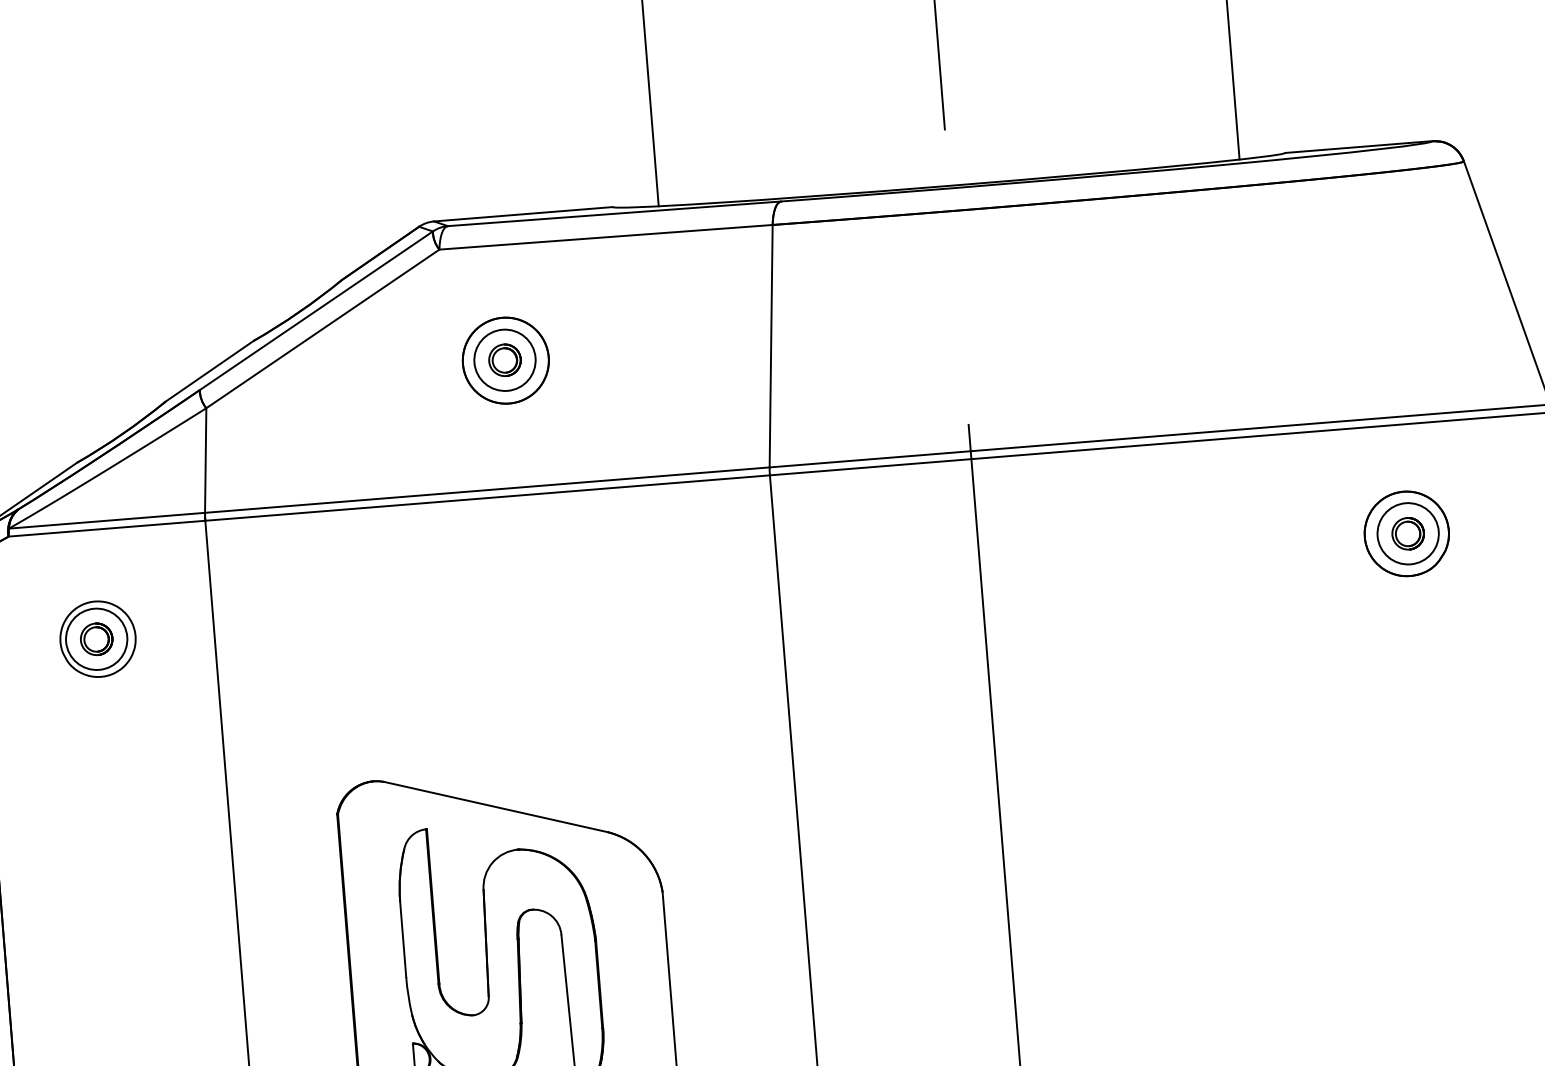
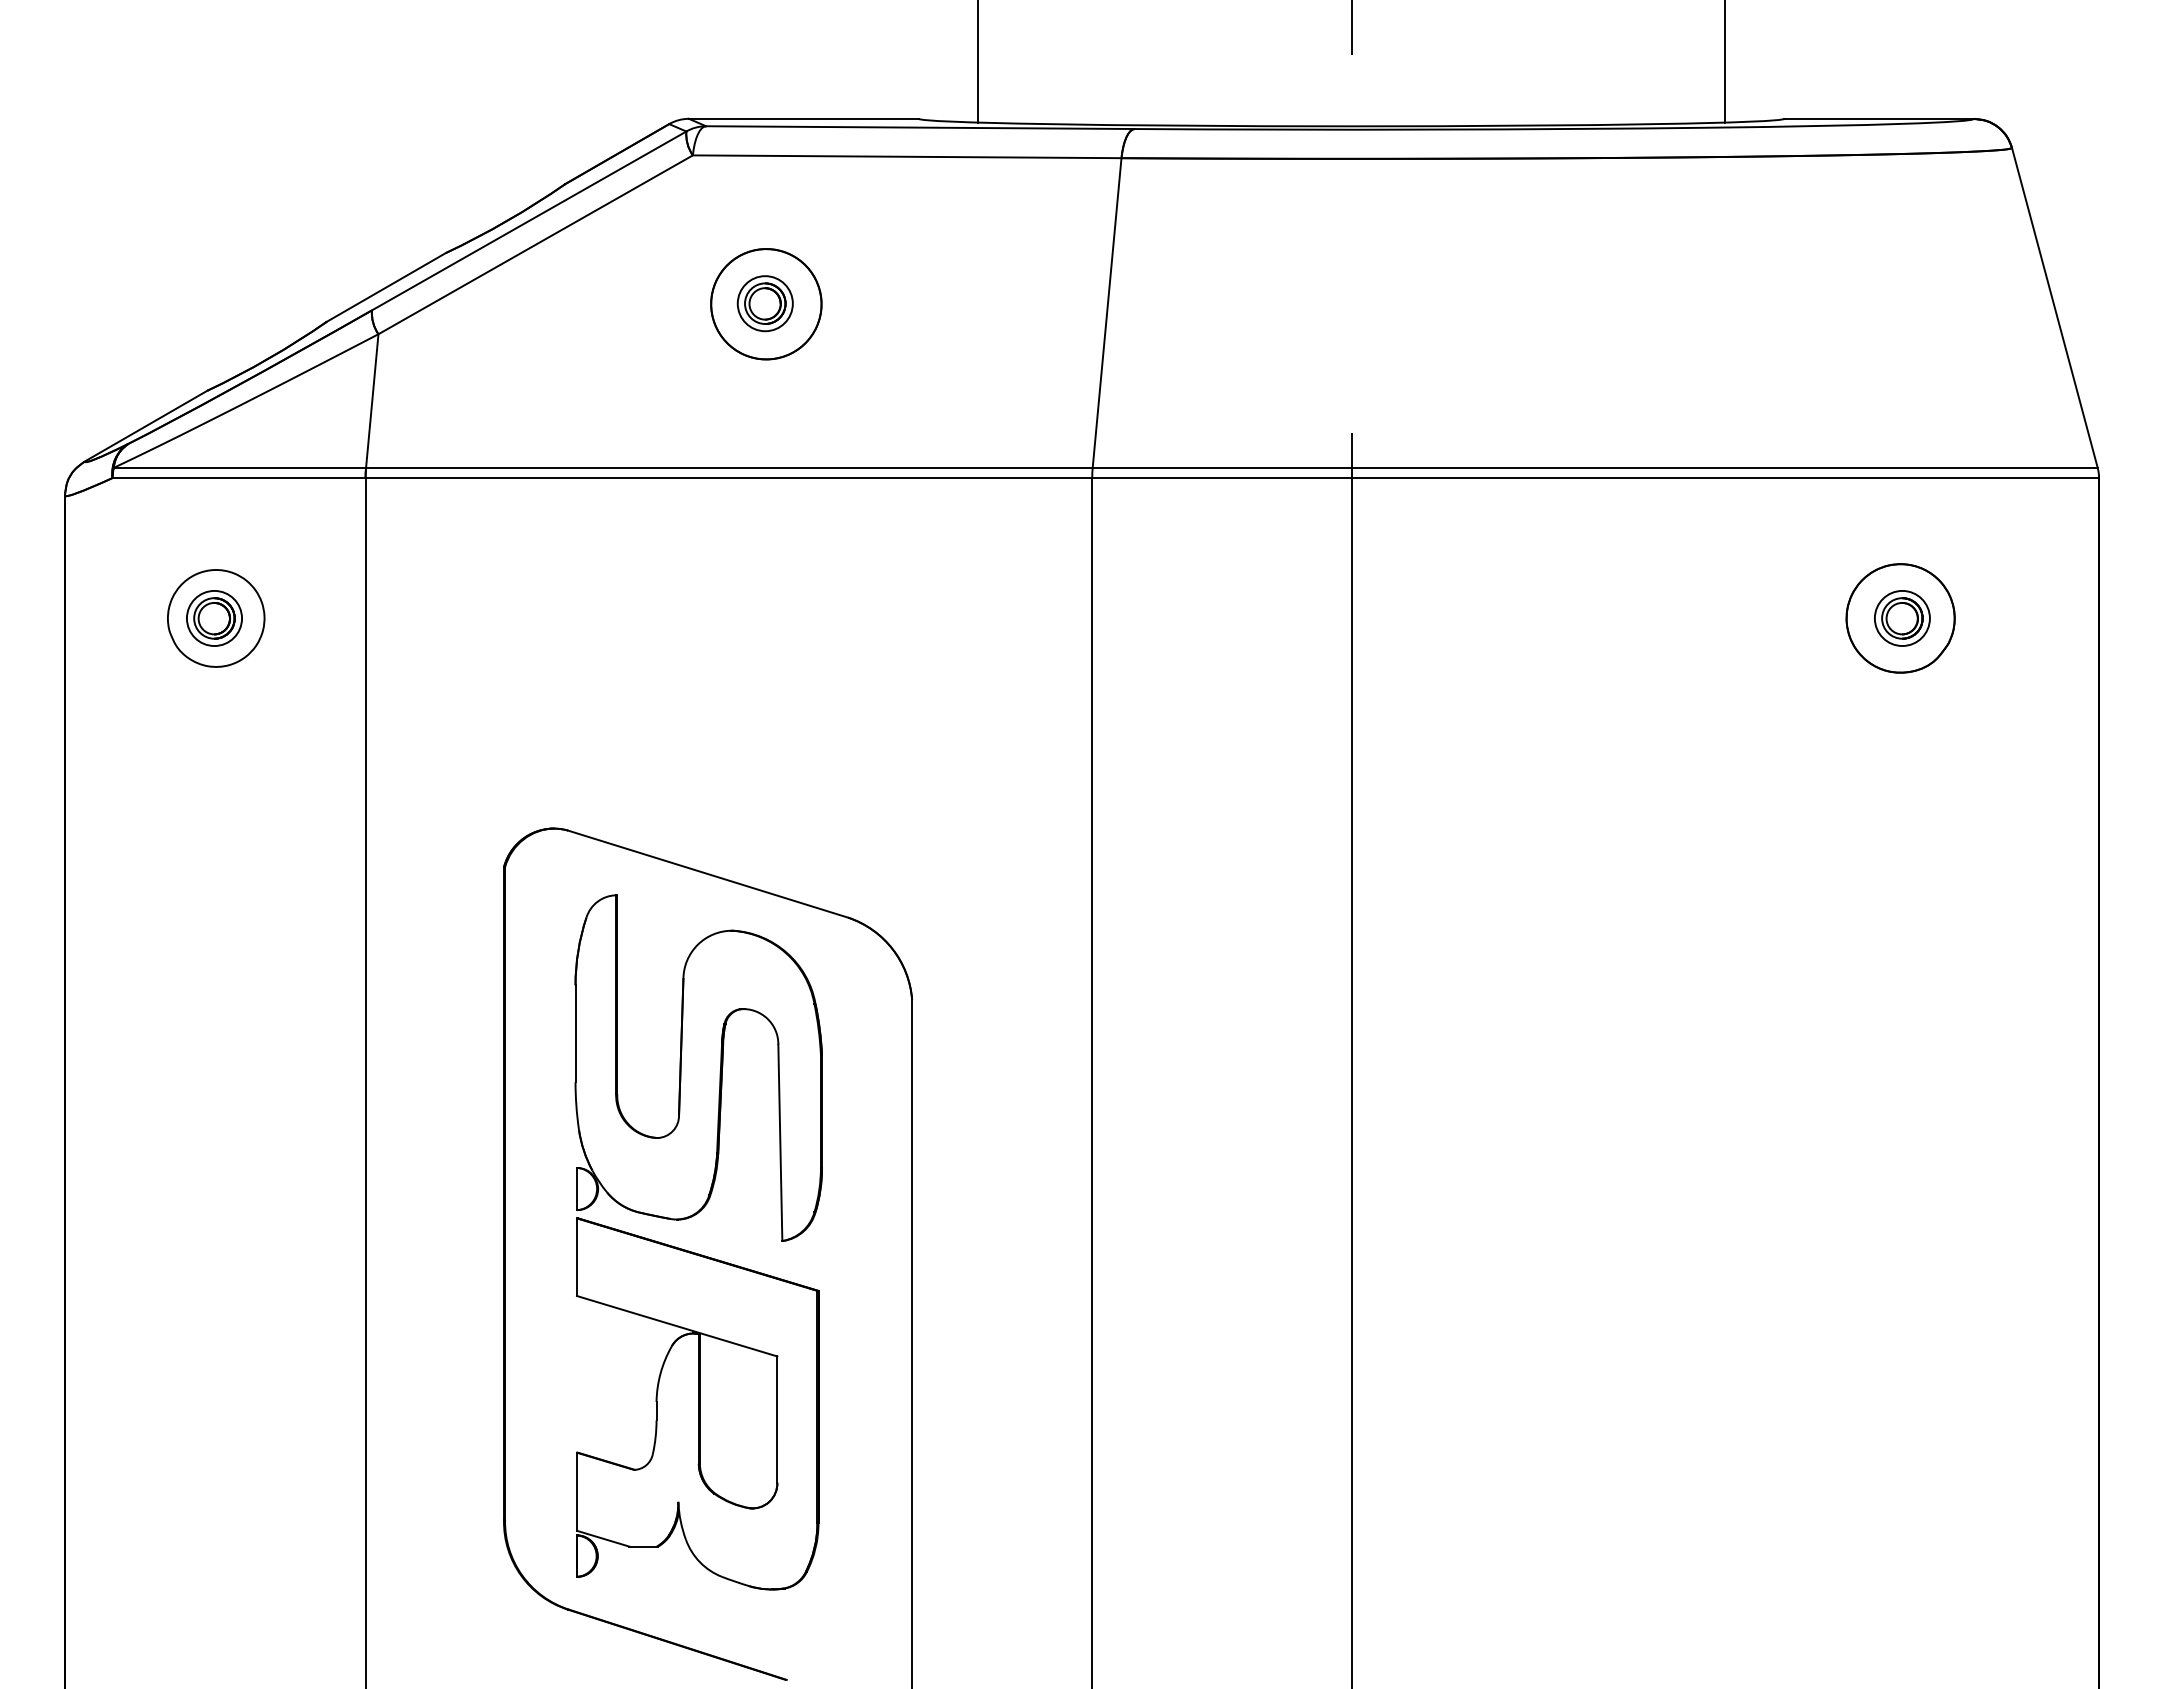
circle: (504, 360) -> (764, 303), size x0.7
circle: (1408, 533) -> (1902, 618), size x0.7
circle: (96, 639) -> (214, 618), size x0.7

